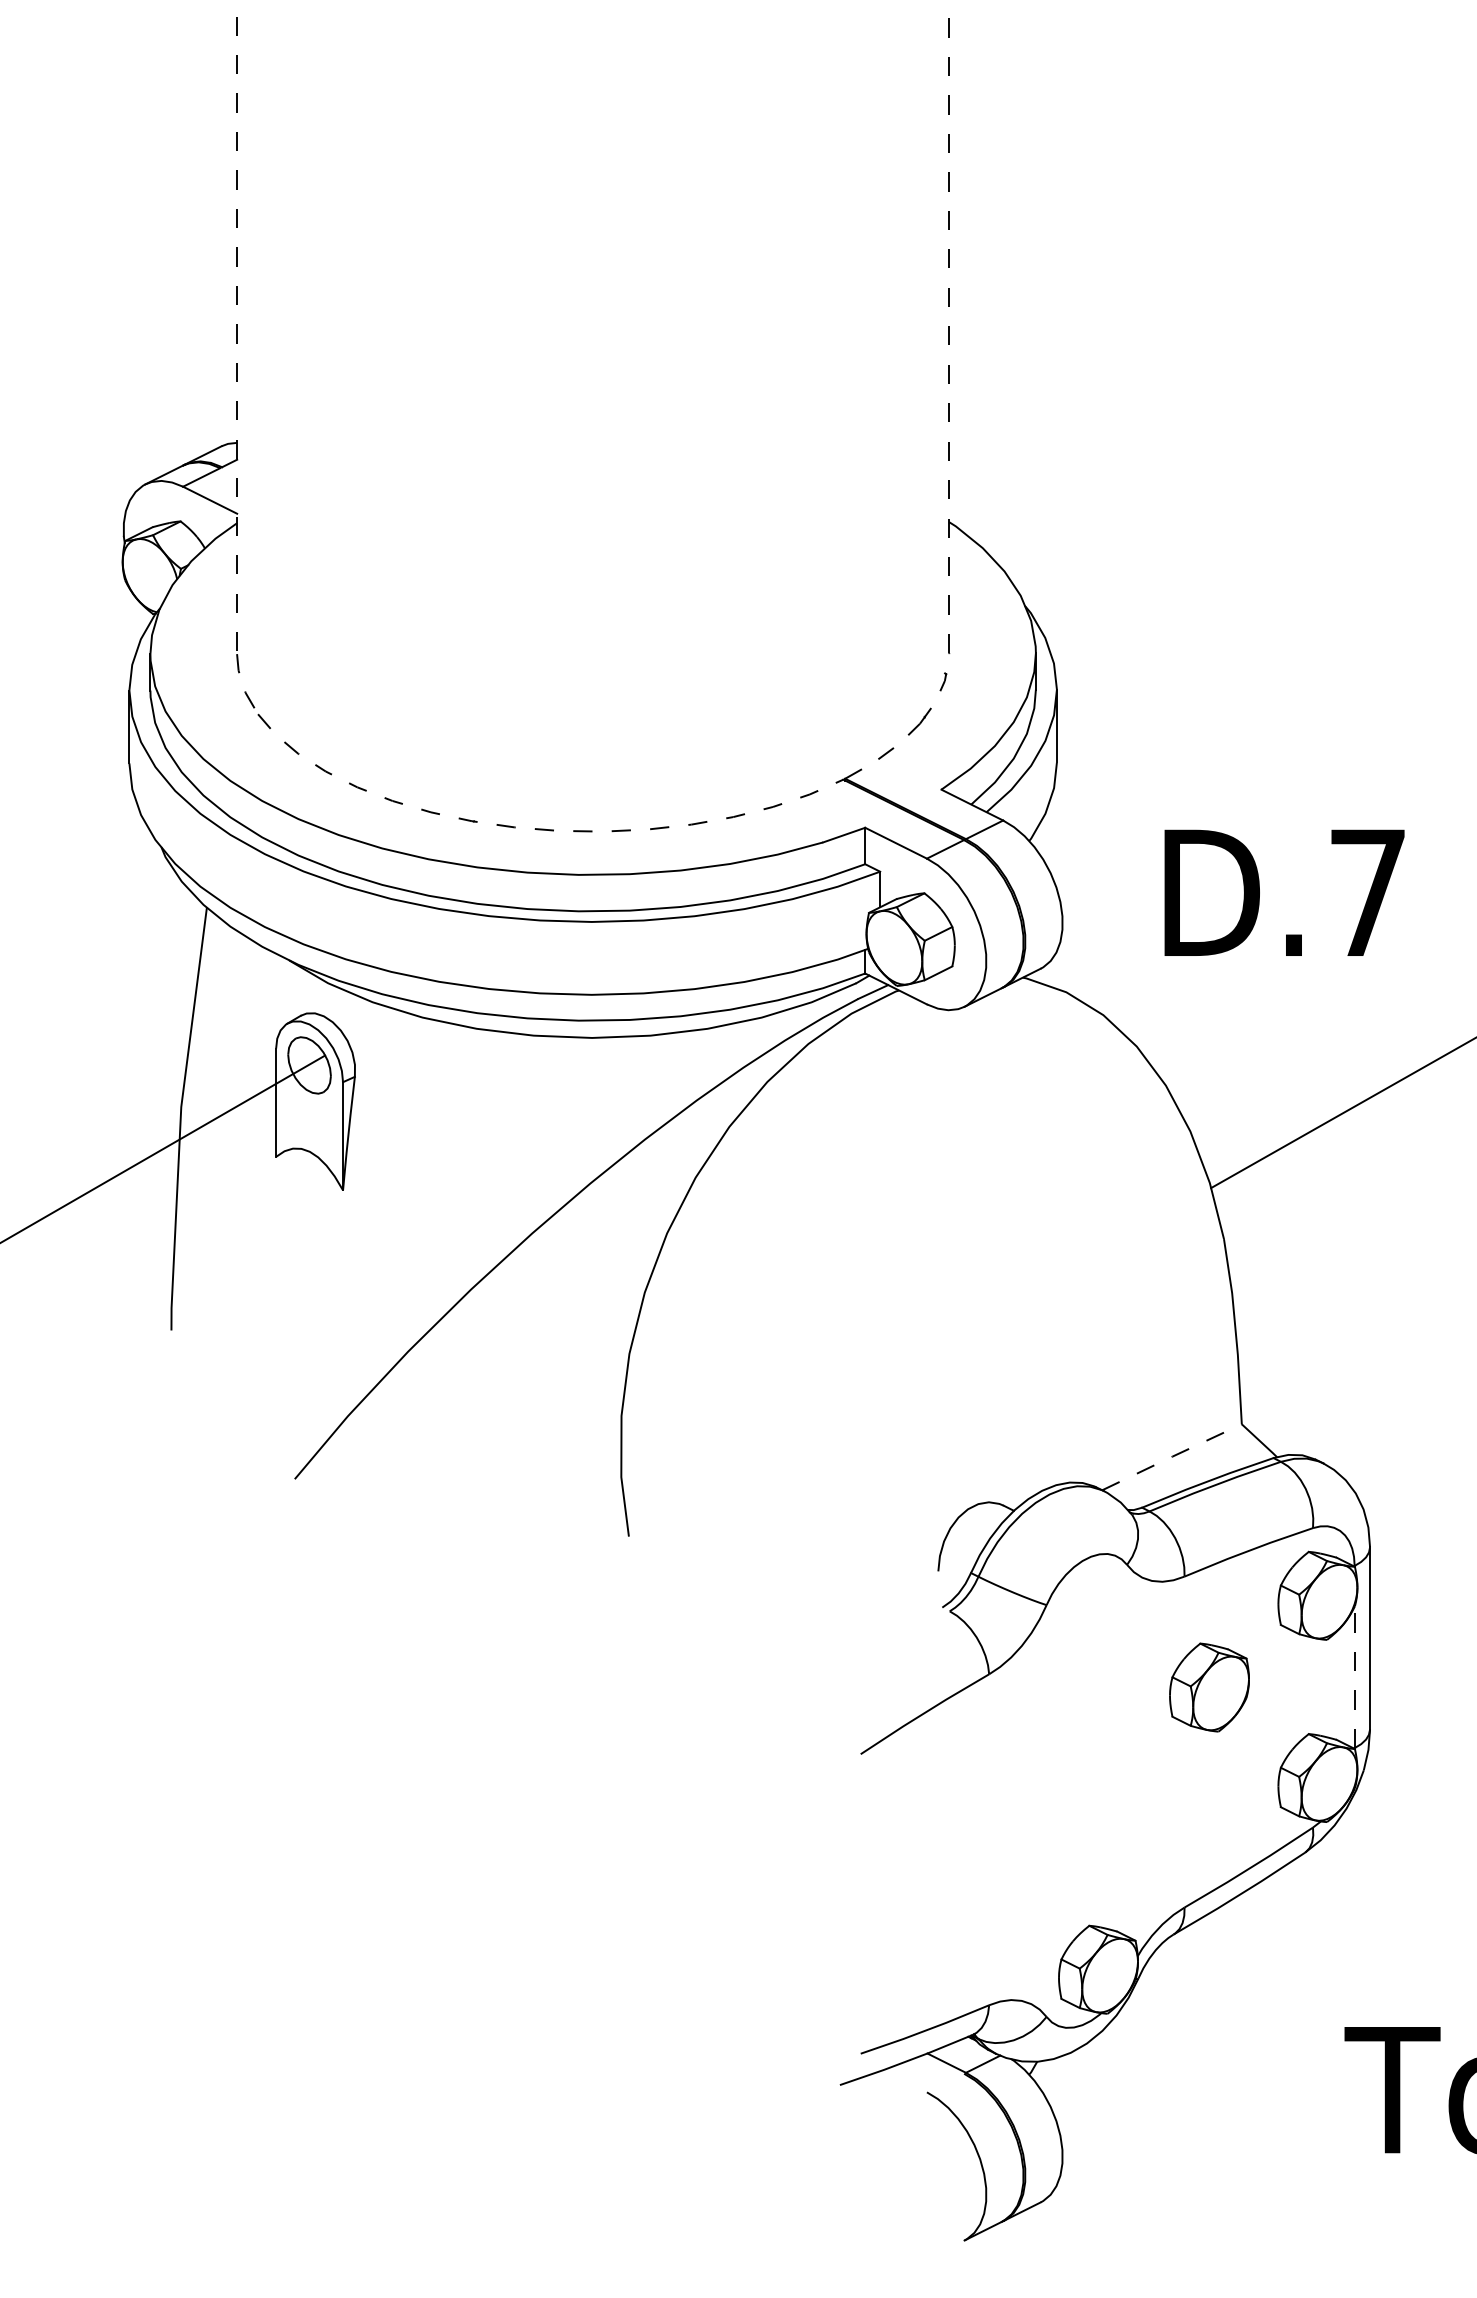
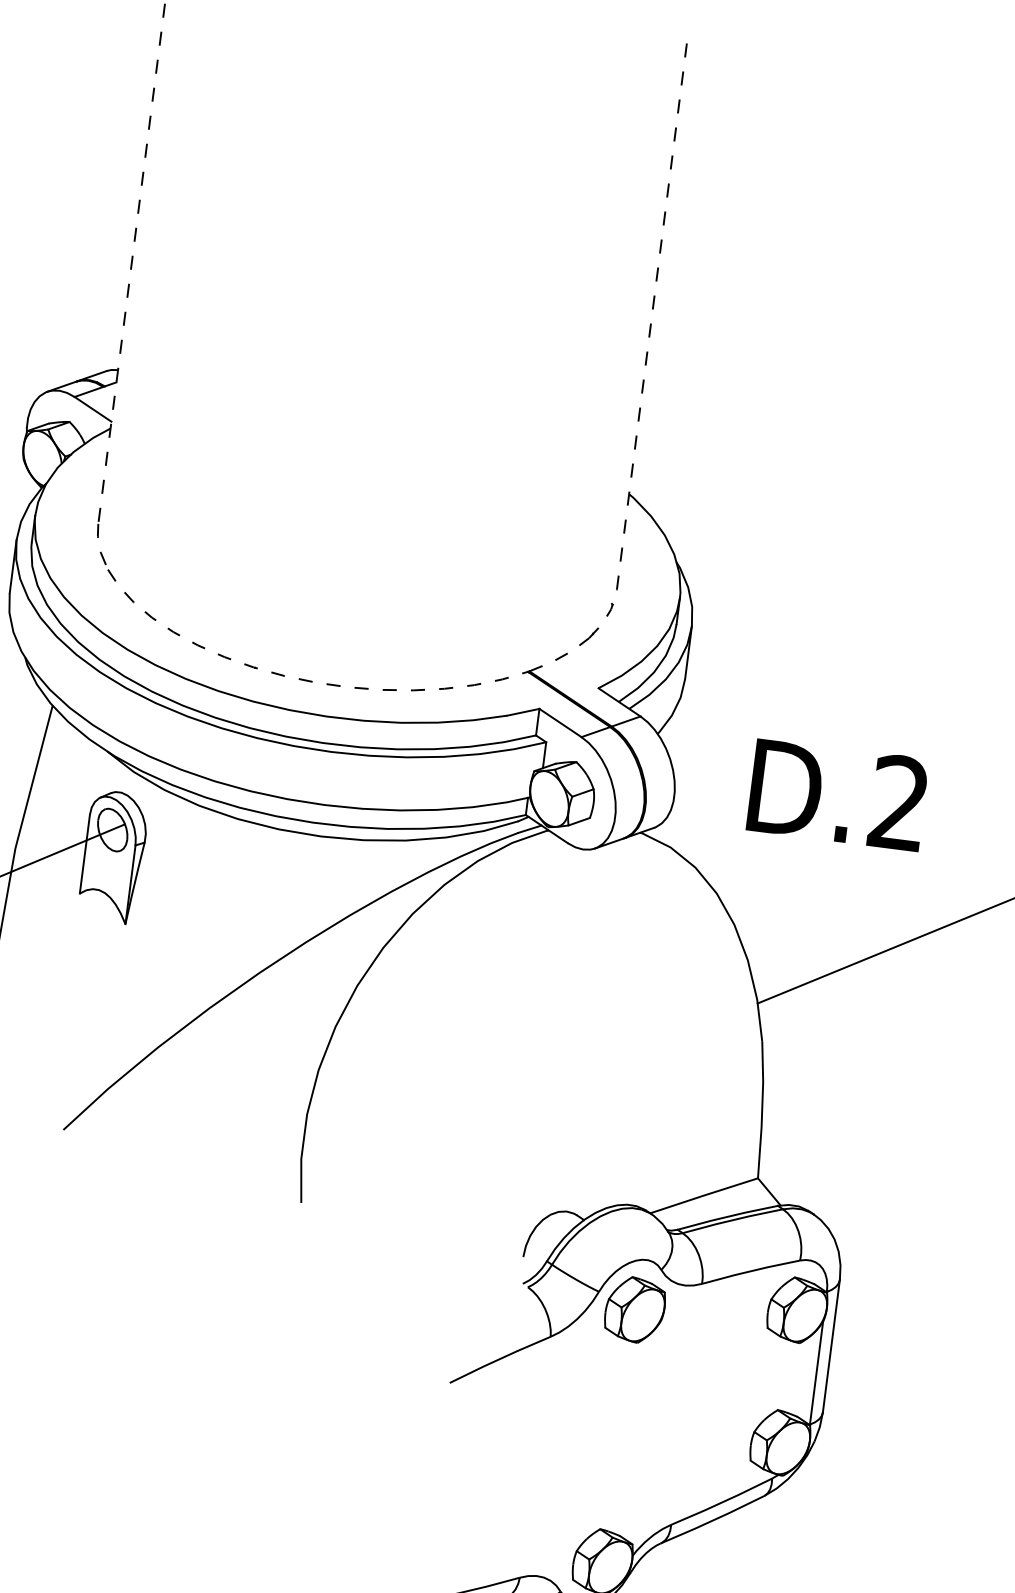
text: (1367, 891) -> (899, 802), D.7 -> D.2
line: (1172, 1456) -> (704, 1195), dashed -> solid
line: (1354, 1677) -> (816, 1373), dashed -> solid
part: (1209, 1687) -> (635, 1309), moved

